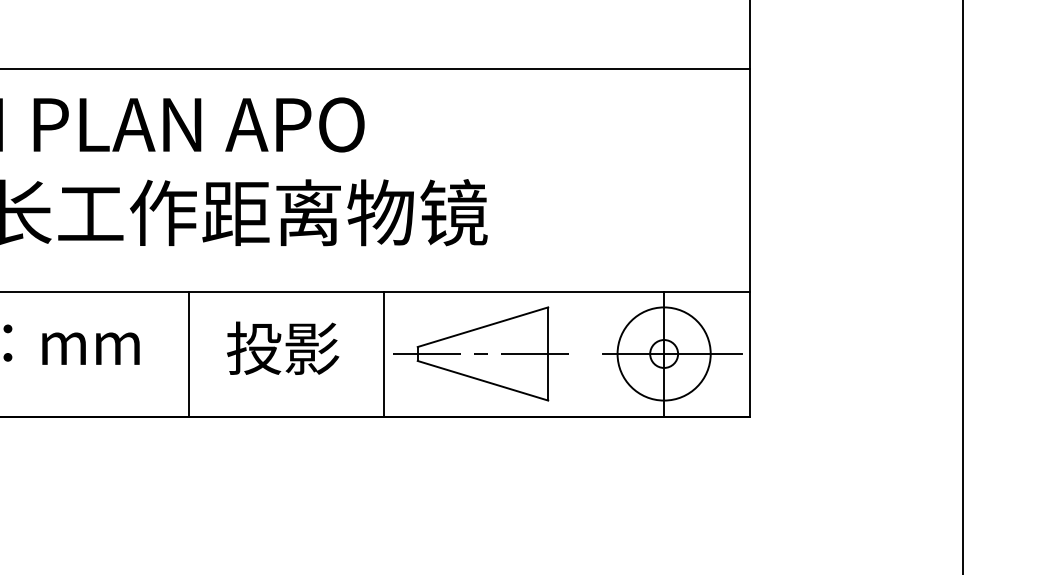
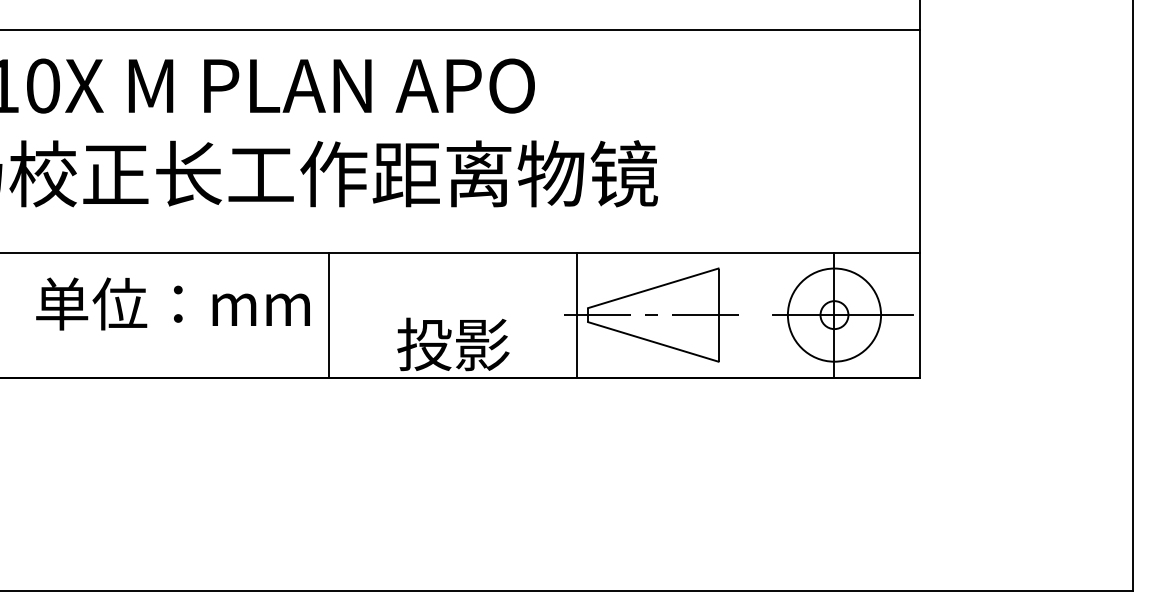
text: (283, 348) -> (453, 344), moved
line: (189, 354) -> (328, 315), moved
line: (384, 354) -> (577, 315), moved

